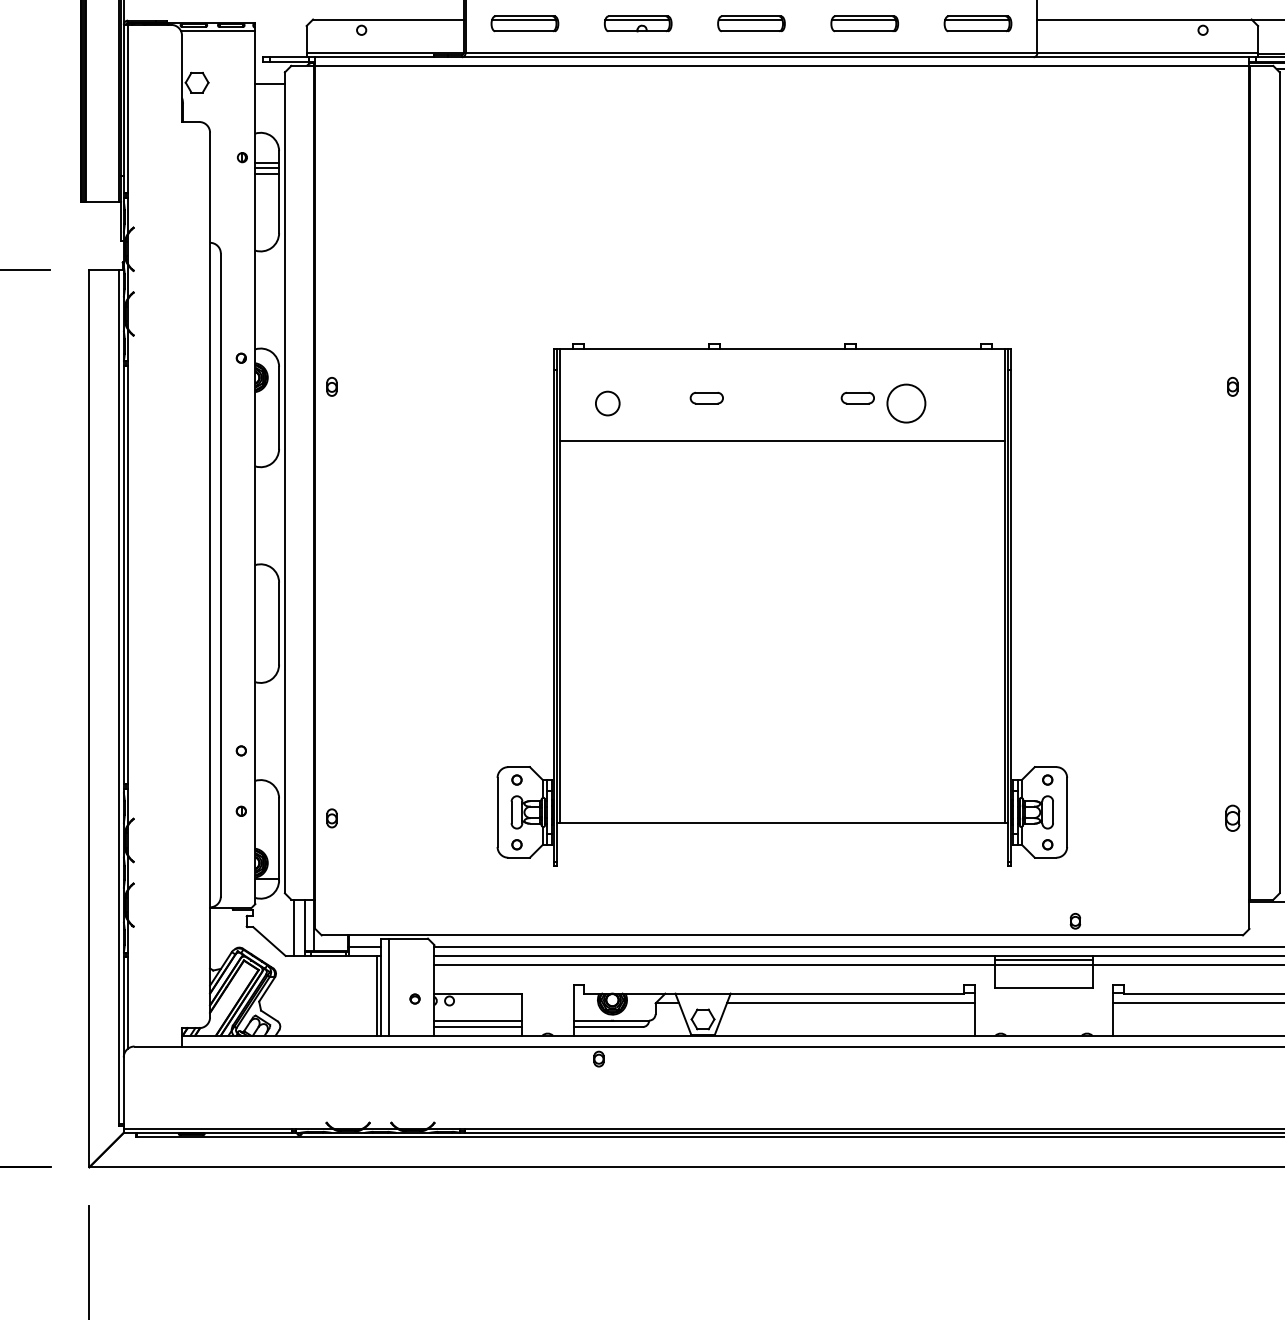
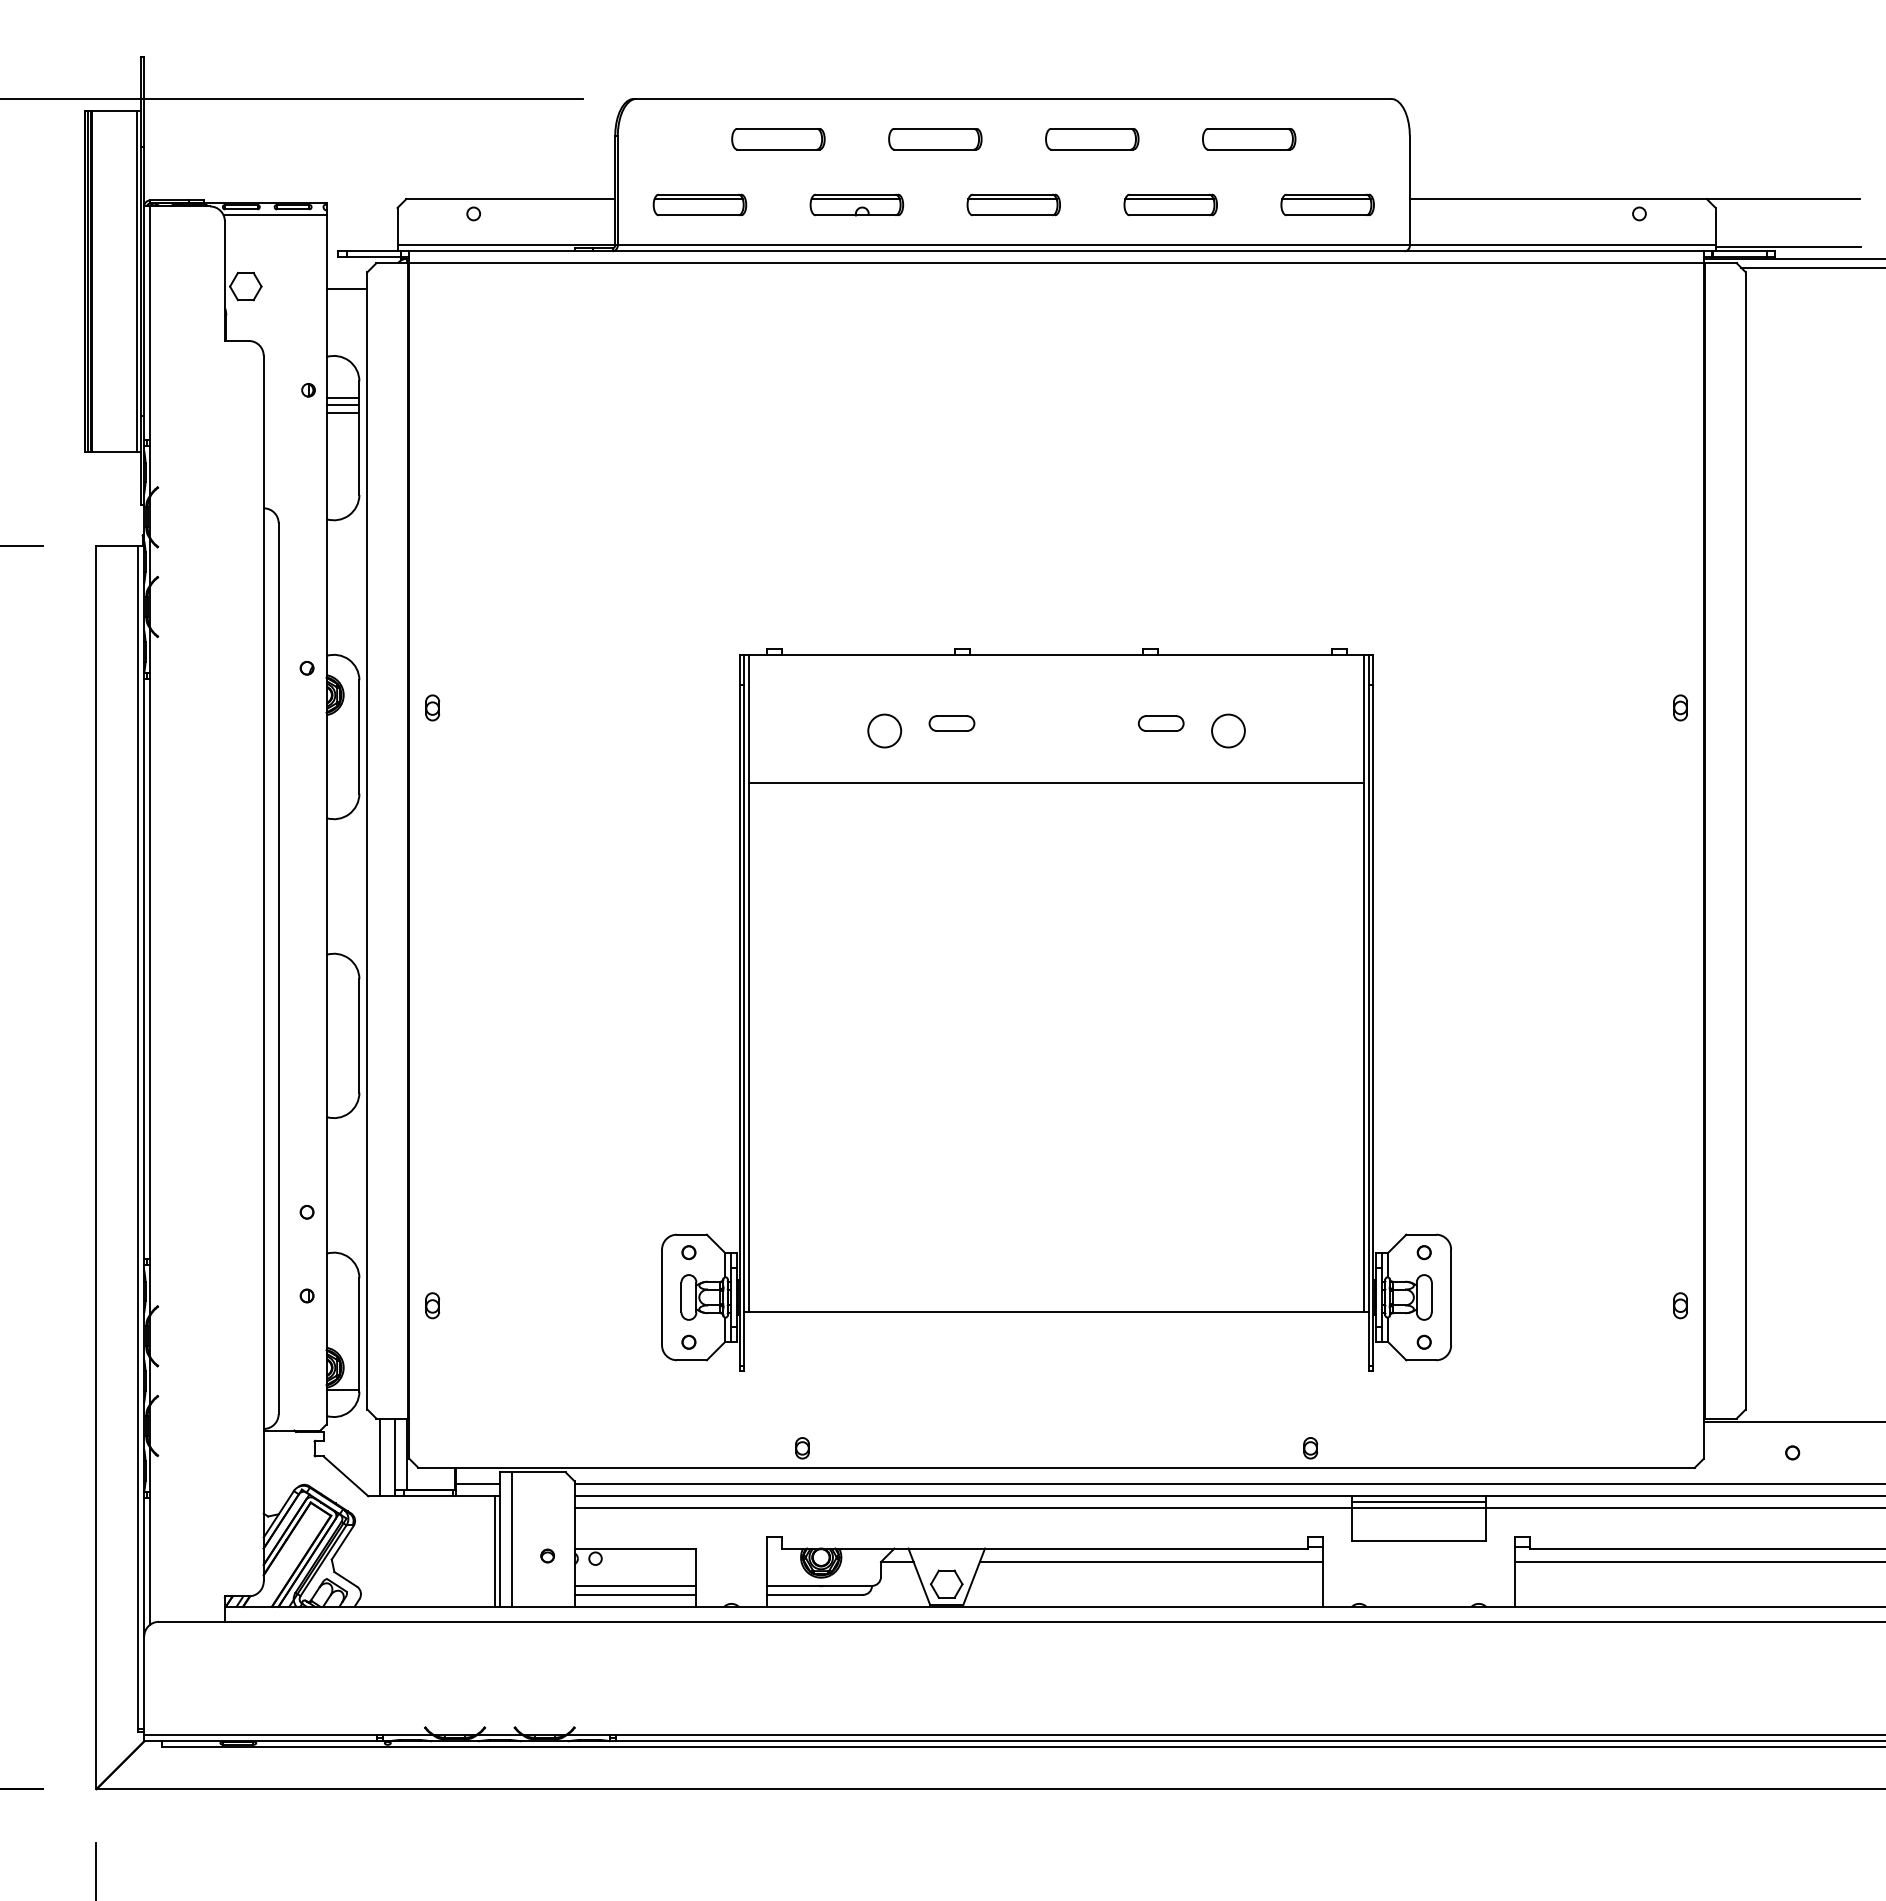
circle: (607, 403) -> (884, 730), moved
circle: (906, 403) -> (1228, 730), size x0.62
part: (1232, 818) -> (1680, 1305), size x0.71
part: (1075, 921) -> (1310, 1448), moved
part: (598, 1059) -> (802, 1448), moved

